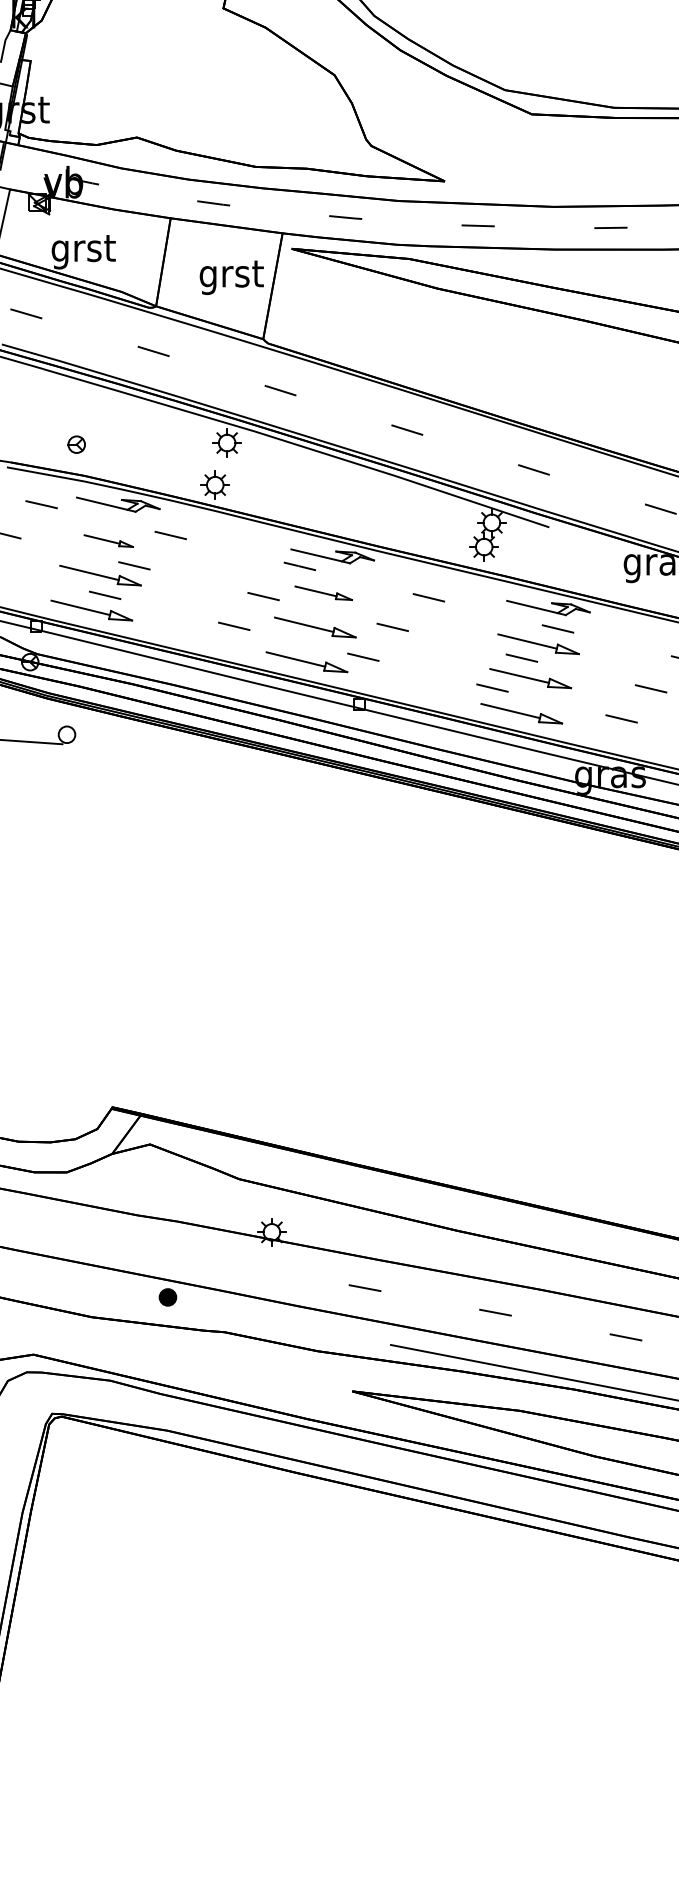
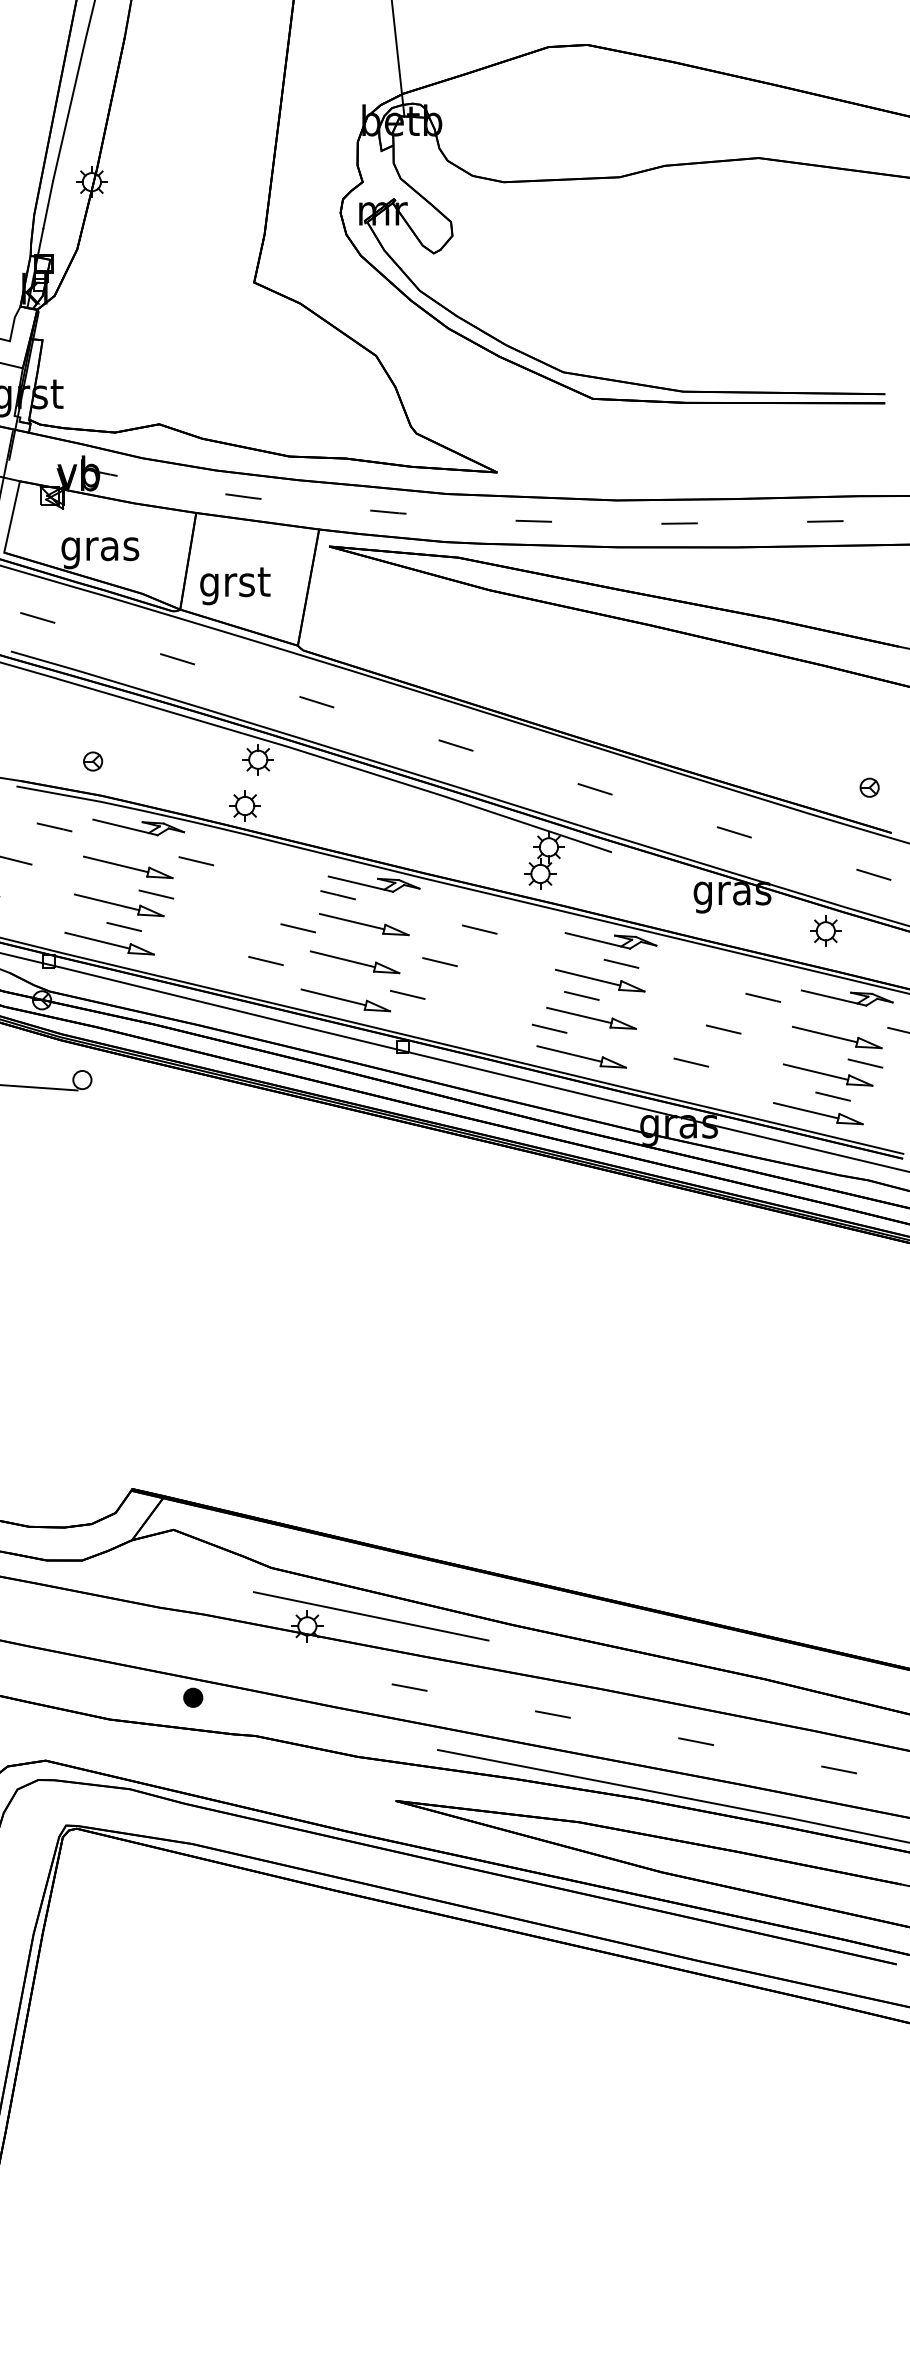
text: (83, 252) -> (100, 550), grst -> gras
text: (231, 277) -> (235, 586), moved
part: (108, 541) -> (128, 867), size x1.67
part: (323, 593) -> (364, 924), size x1.43
line: (329, 1223) -> (370, 1616), added

